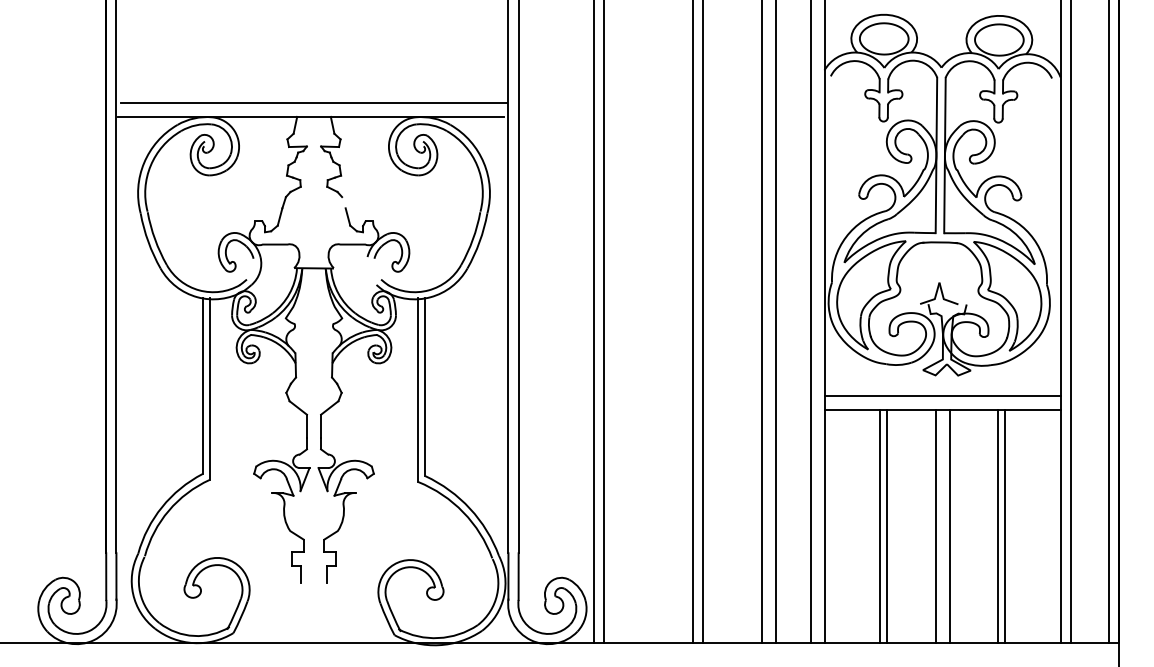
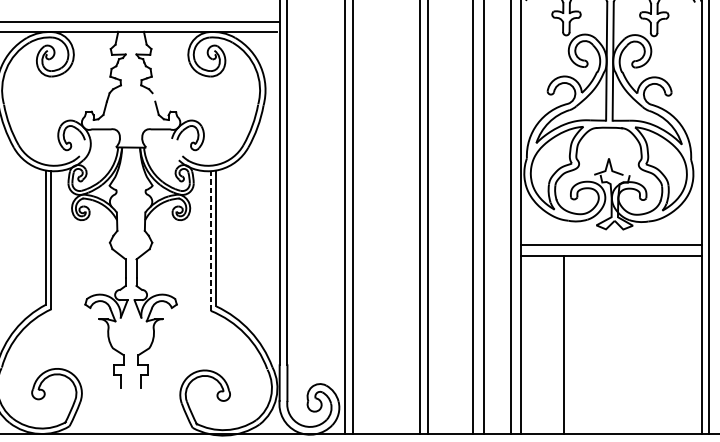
line: (418, 390) -> (210, 240), solid -> dashed
line: (887, 526) -> (569, 344), removed
line: (935, 526) -> (605, 344), removed
line: (949, 526) -> (616, 344), removed
line: (998, 526) -> (654, 344), removed
line: (1005, 526) -> (659, 344), removed

